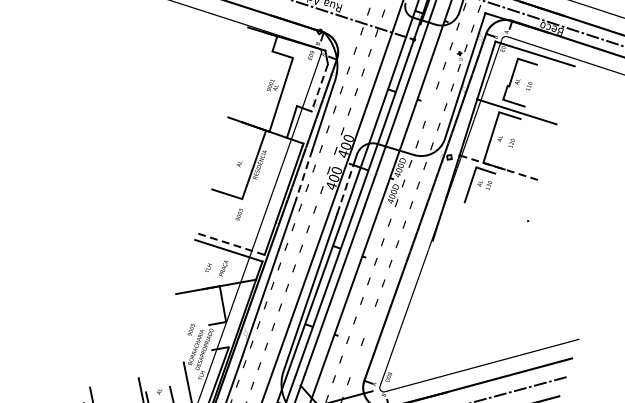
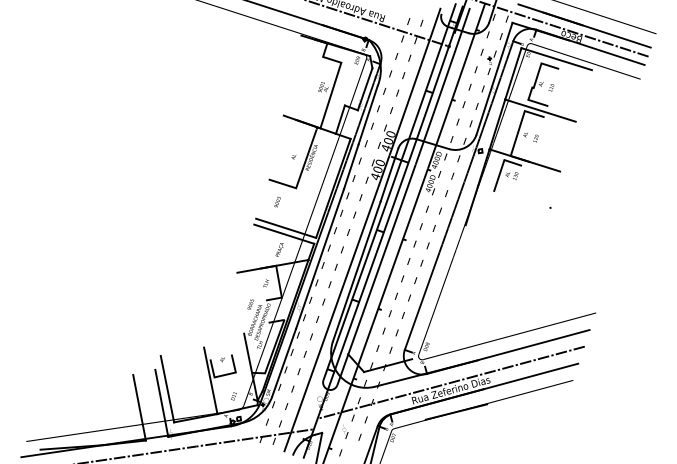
line: (320, 88) -> (365, 89), dashed -> solid
part: (430, 104) -> (463, 104), added
line: (498, 167) -> (524, 160), dashed -> solid
line: (304, 174) -> (351, 166), dashed -> solid
line: (346, 188) -> (388, 178), dashed -> solid
text: (239, 213) -> (277, 201), moved
line: (230, 244) -> (285, 228), dashed -> solid
text: (208, 267) -> (266, 283), moved
part: (369, 321) -> (409, 297), added
part: (355, 361) -> (396, 332), added

